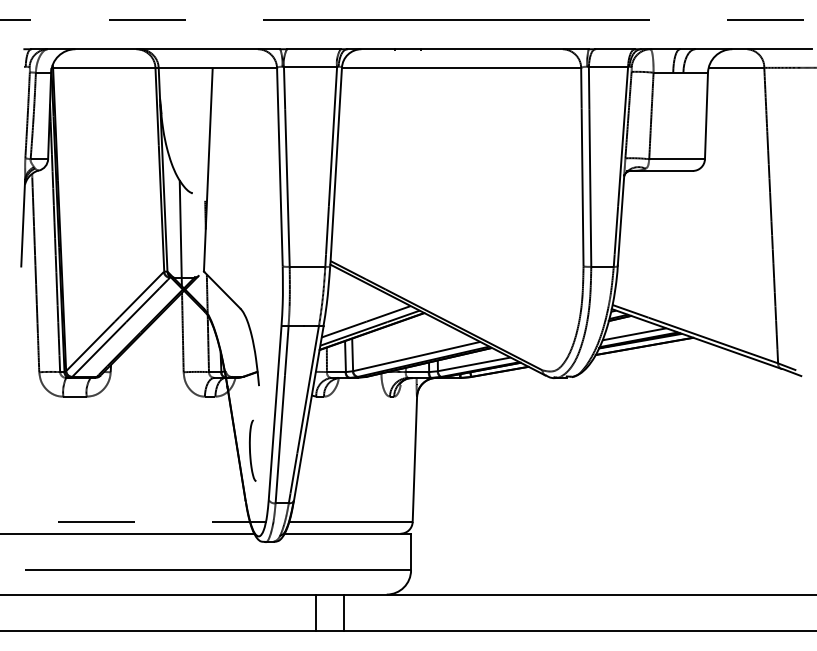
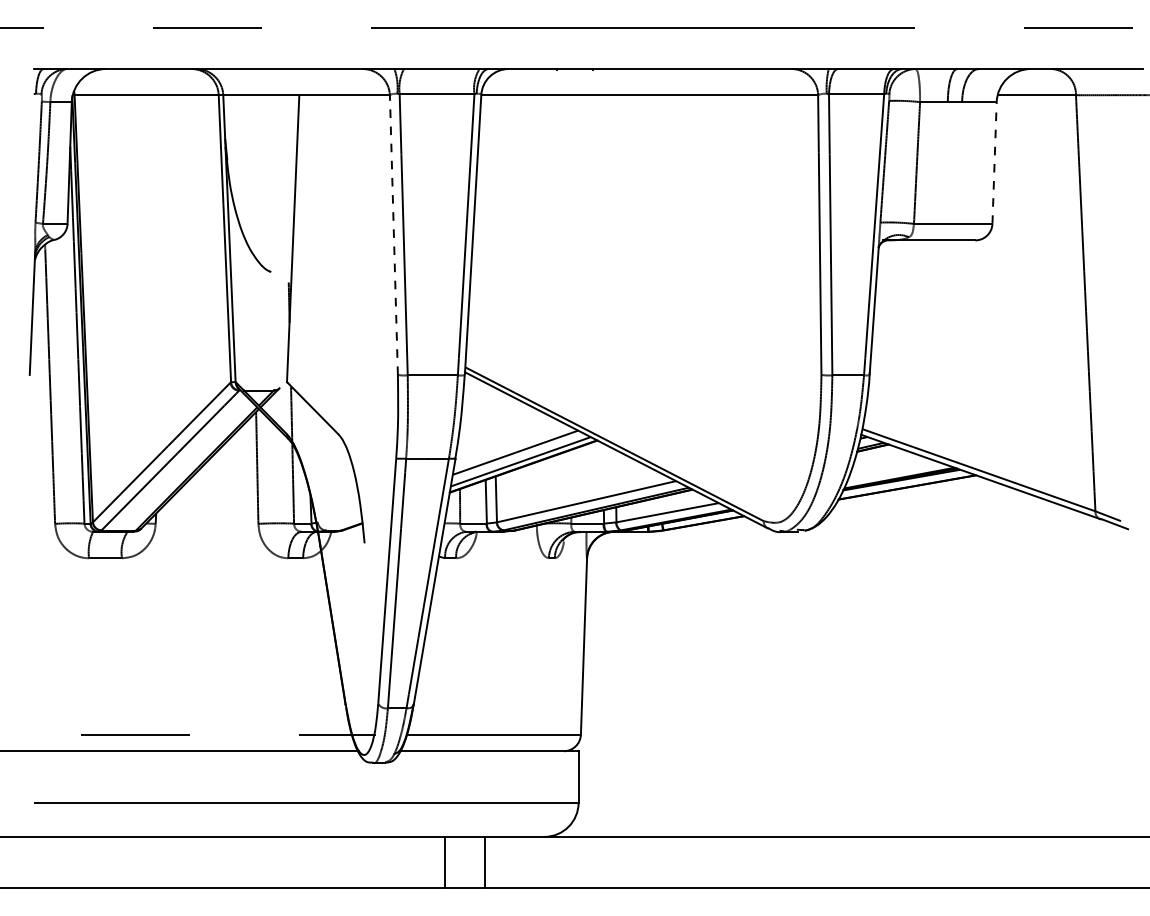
line: (706, 115) -> (994, 162), solid -> dashed
line: (279, 166) -> (393, 234), solid -> dashed
line: (180, 232) -> (253, 327), removed
line: (634, 333) -> (893, 469), removed
curve: (250, 450) -> (352, 634), removed

